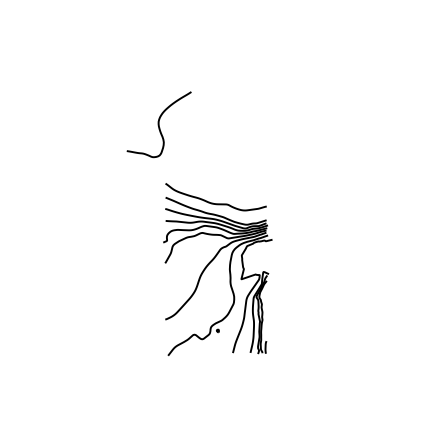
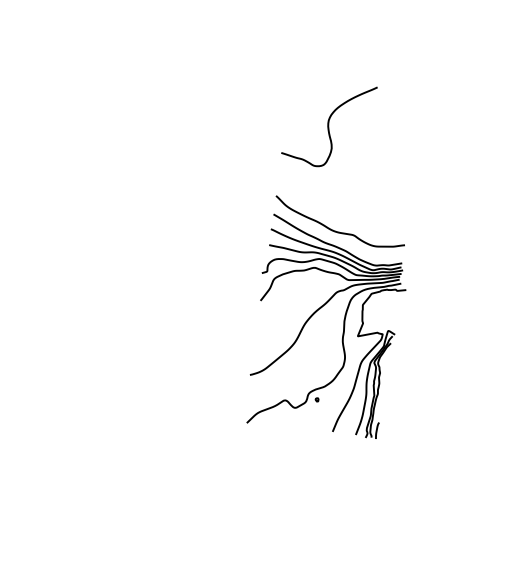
curve: (158, 124) -> (328, 123), moved

